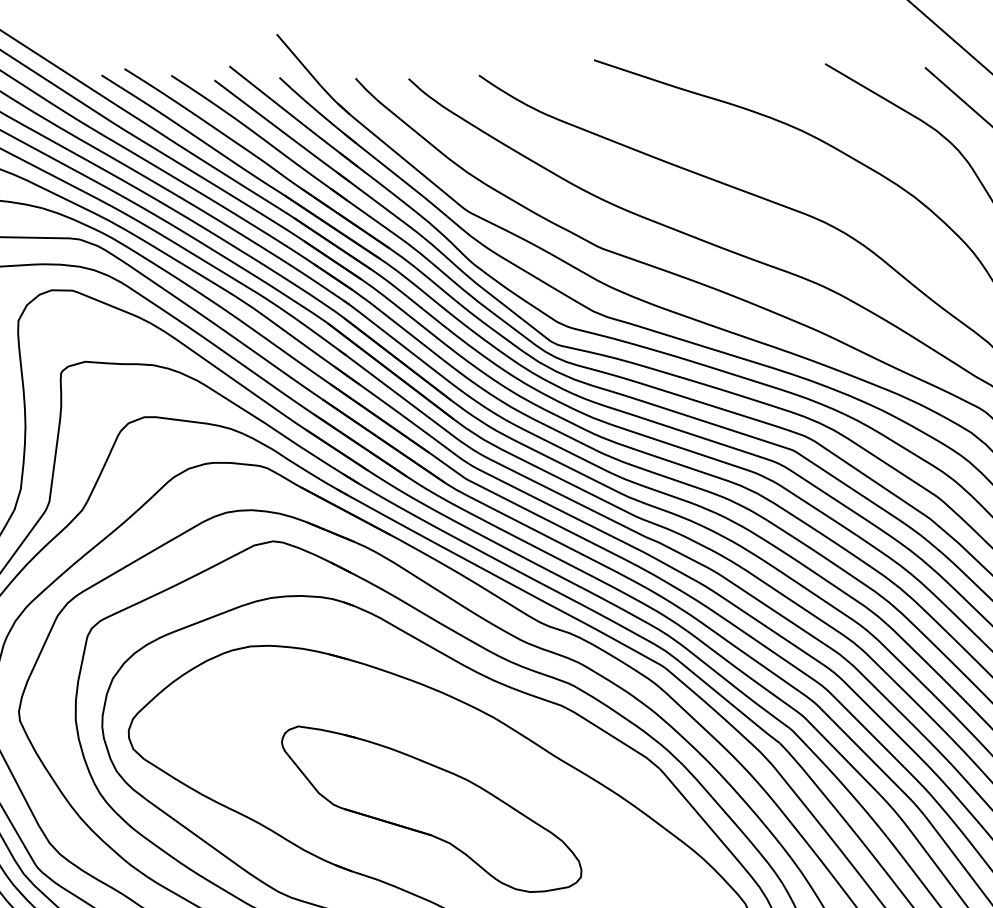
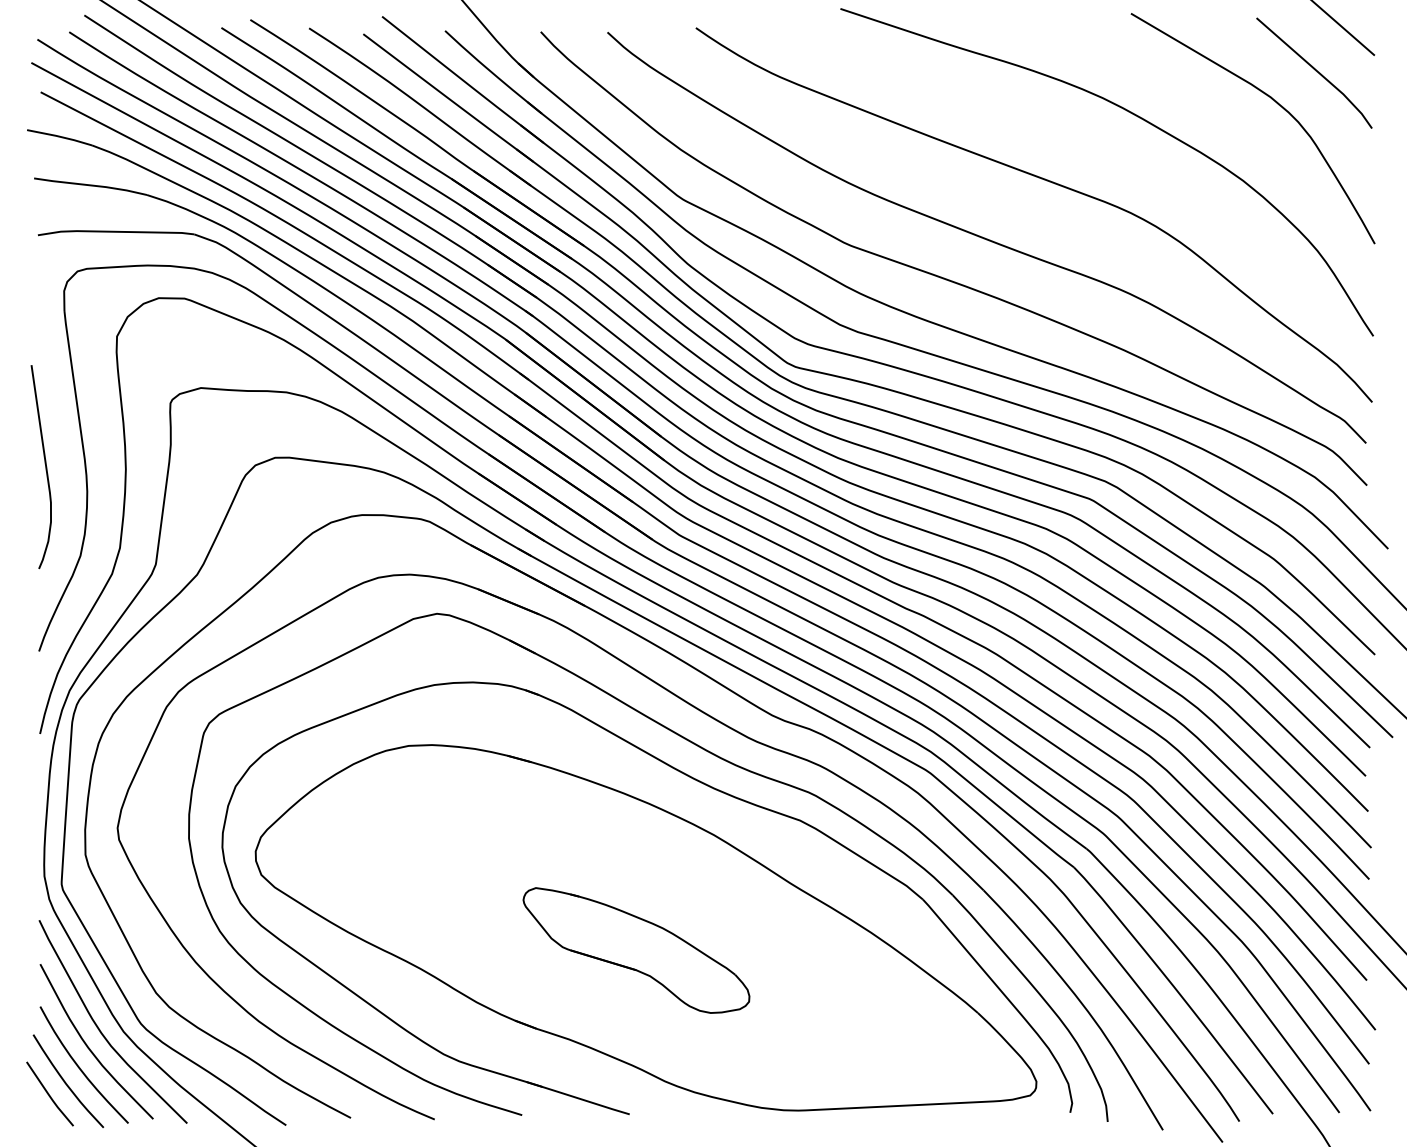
part: (431, 809) -> (636, 950), size x0.6

